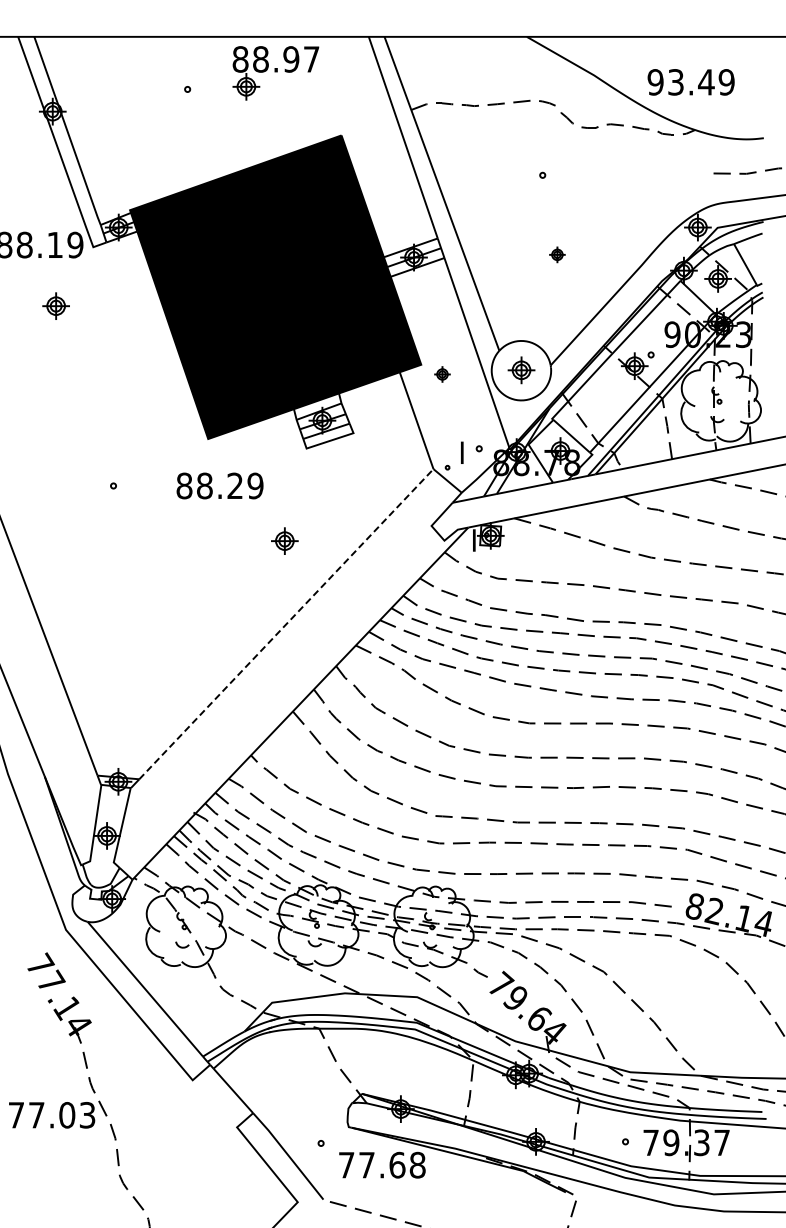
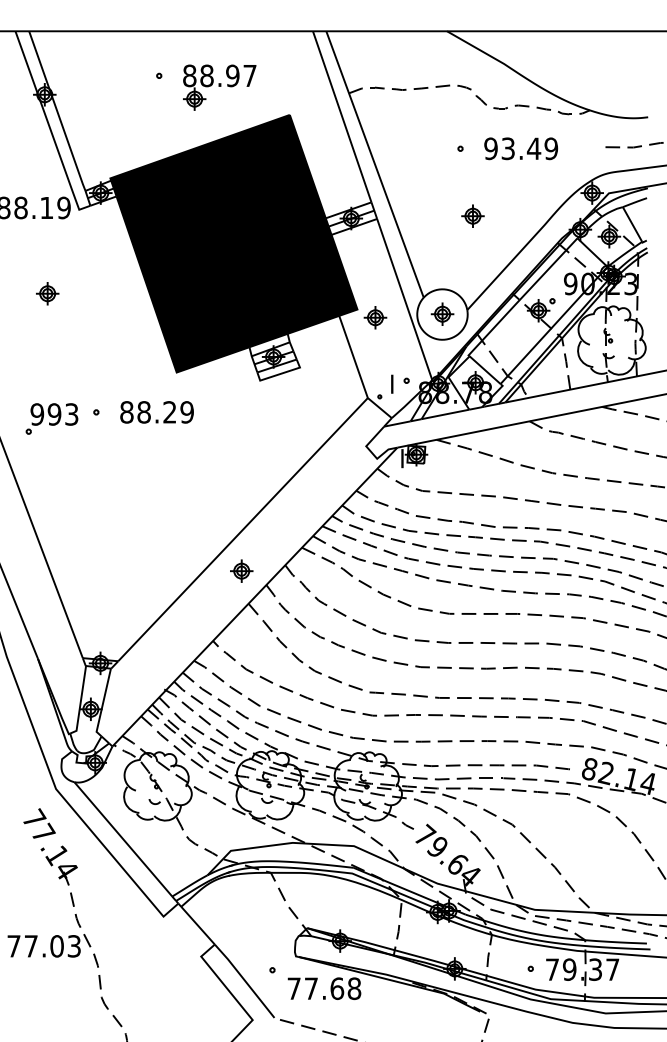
part: (275, 73) -> (219, 87), moved
text: (690, 82) -> (520, 148), moved
part: (557, 254) -> (473, 215), size x1.67
part: (55, 305) -> (47, 293), moved
part: (442, 374) -> (375, 317), size x1.67
text: (219, 485) -> (156, 411), moved
part: (61, 493) -> (52, 418), added
part: (284, 540) -> (241, 570), moved
line: (286, 624) -> (243, 529), dashed -> solid

